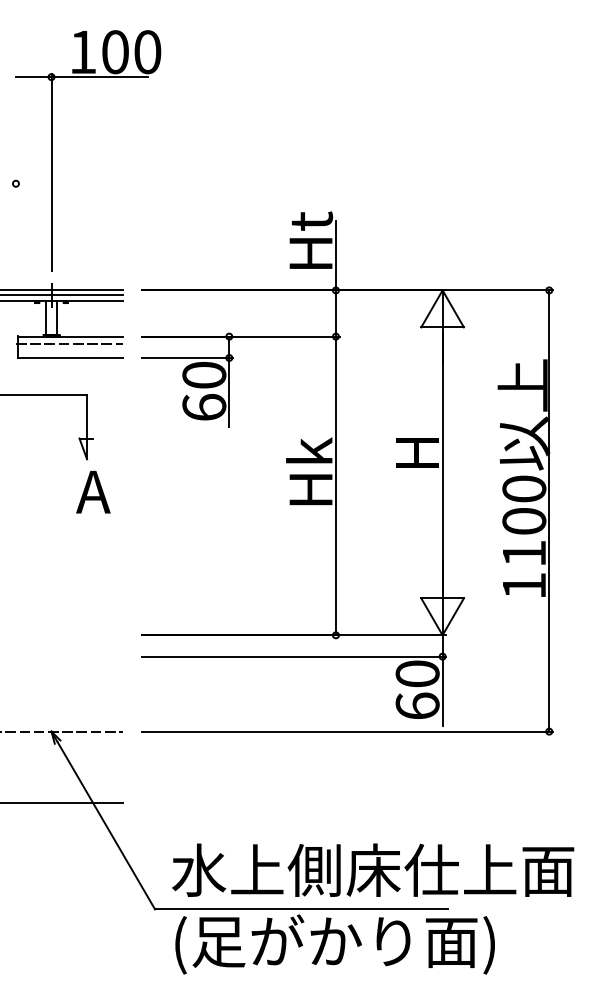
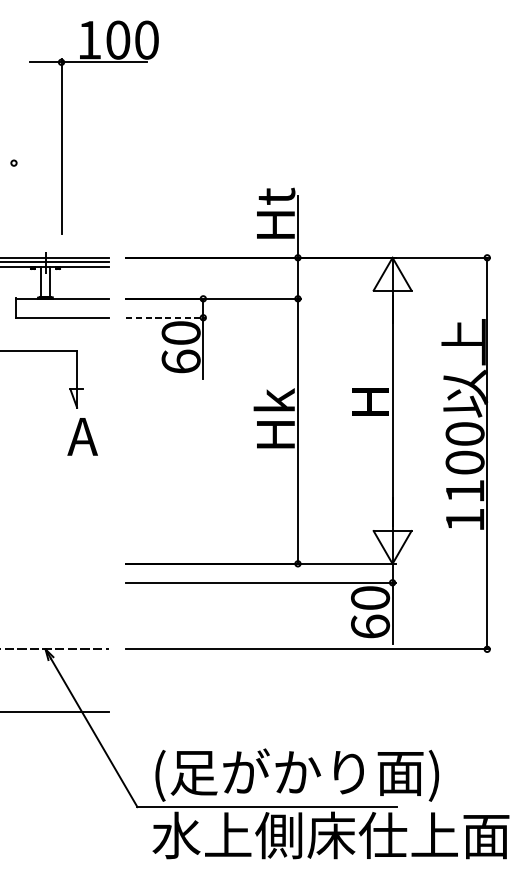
part: (52, 150) -> (62, 127), moved
line: (68, 344) -> (60, 305), removed
line: (188, 357) -> (167, 317), solid -> dashed
text: (373, 873) -> (331, 775), 水上側床仕上面 -> (足がかり面)
text: (373, 944) -> (331, 838), (足がかり面) -> 水上側床仕上面

